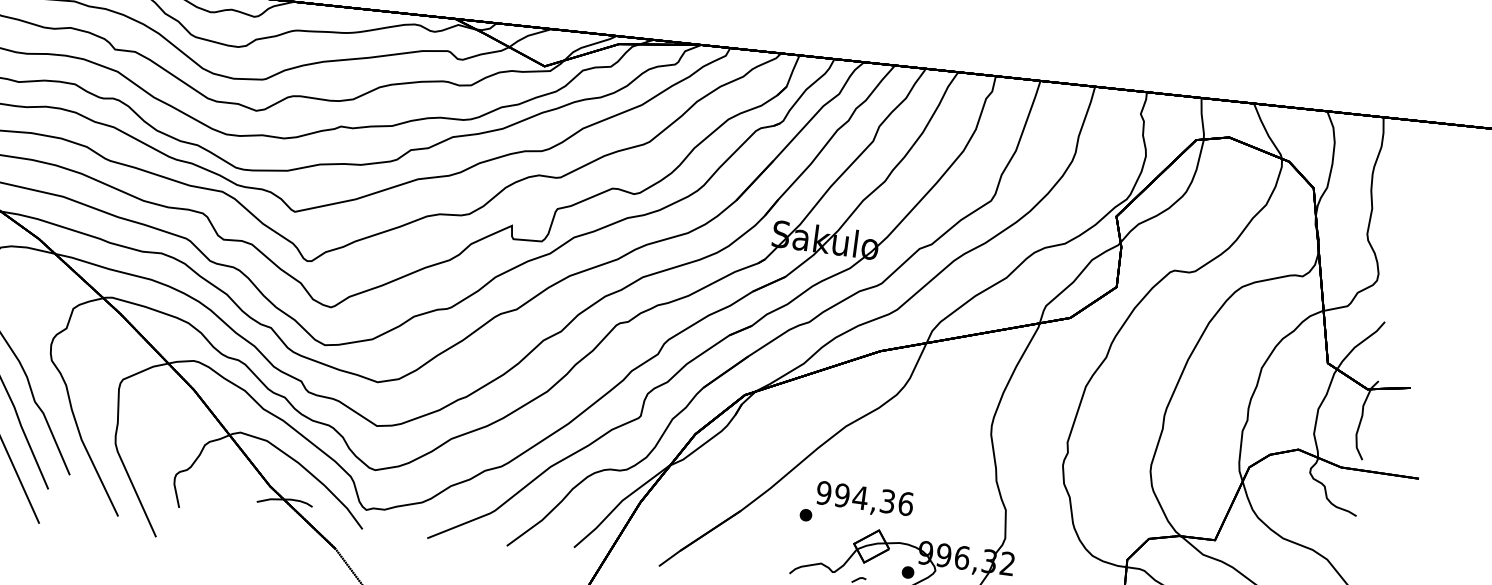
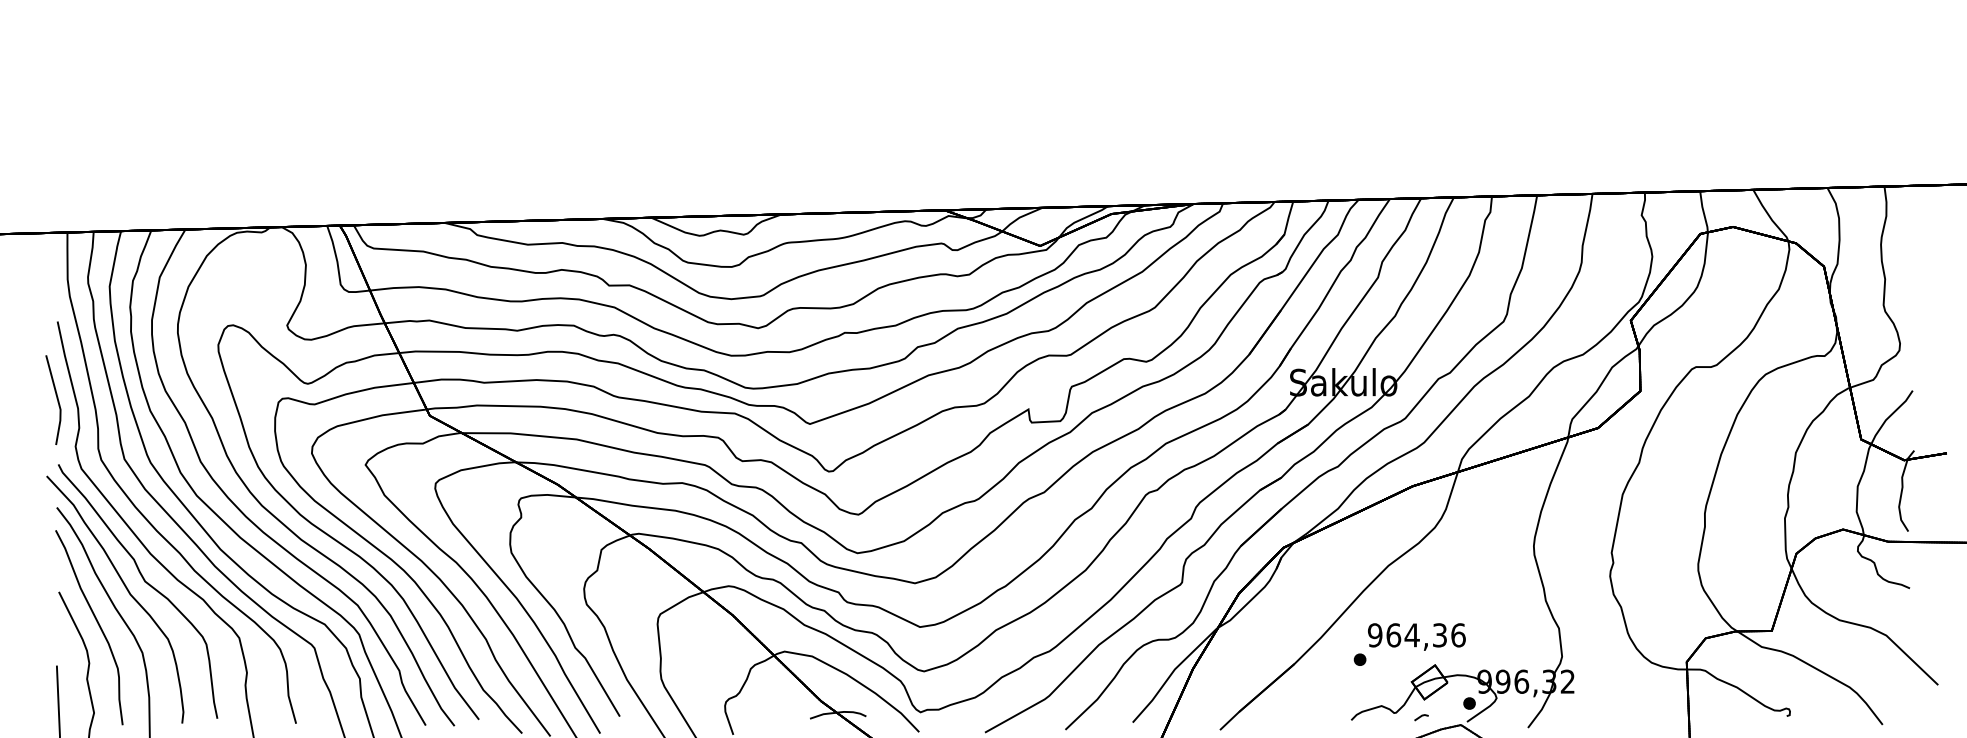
text: (842, 495) -> (1393, 635), 994,36 -> 964,36

